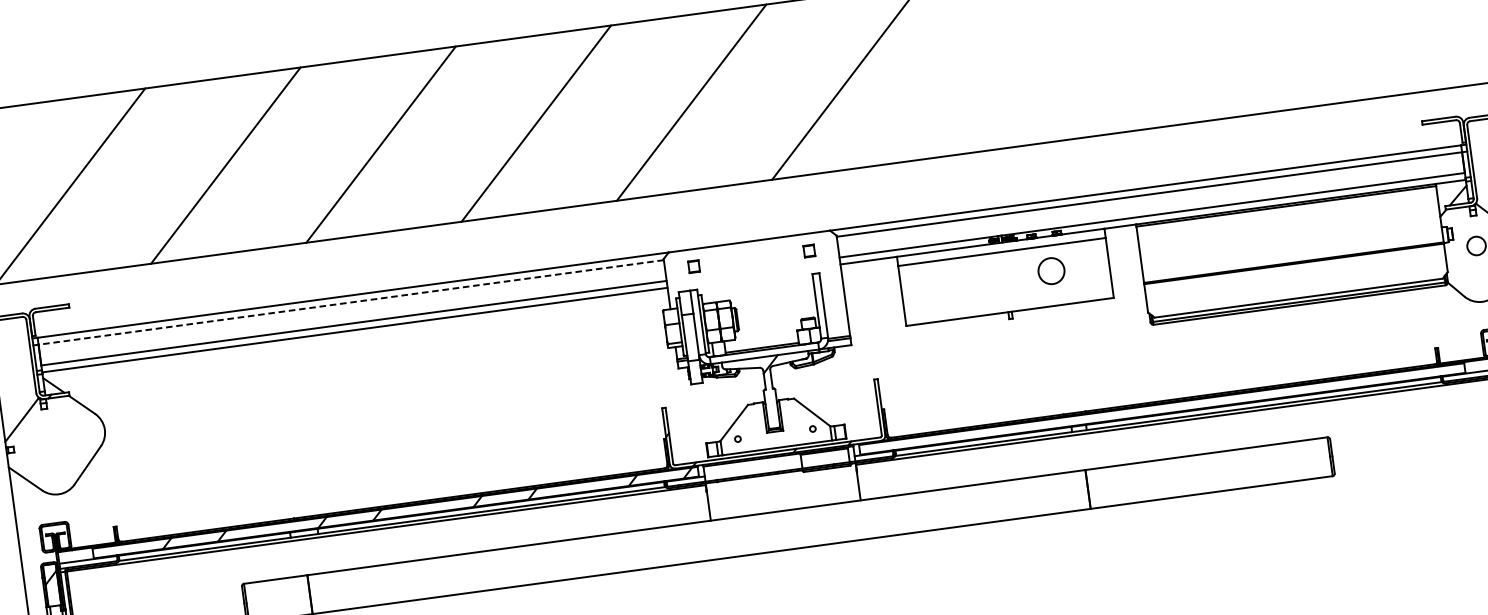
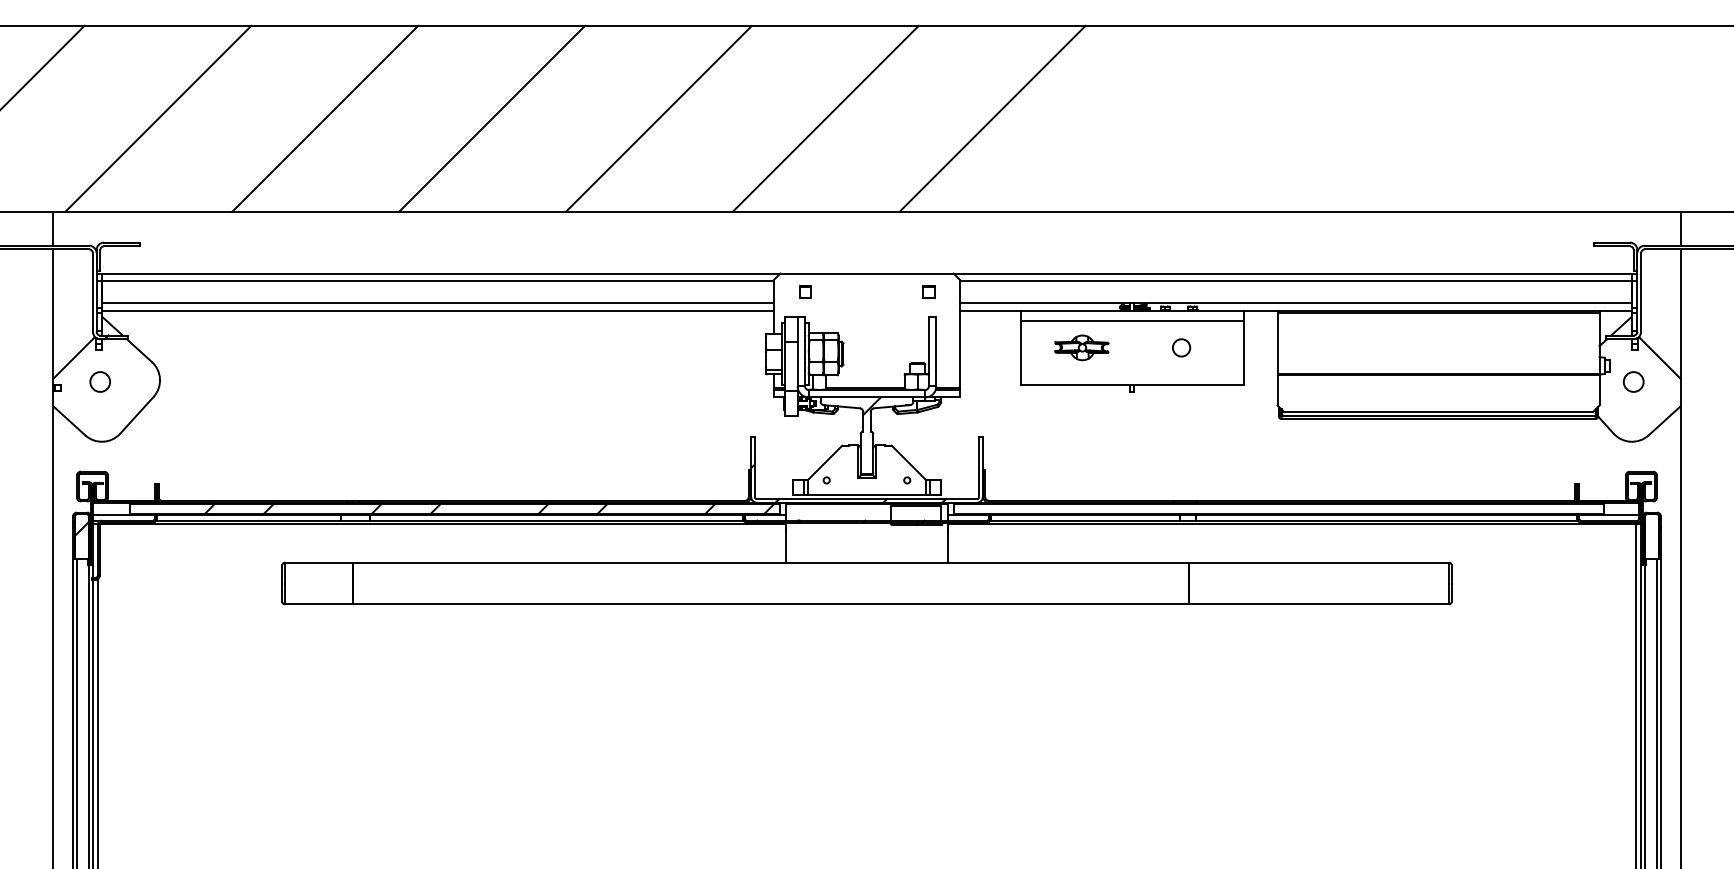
circle: (1051, 270) -> (1181, 347), size x0.62
part: (958, 283) -> (1081, 347), added
line: (351, 302) -> (438, 281), dashed -> solid
circle: (49, 438) -> (100, 381), added

